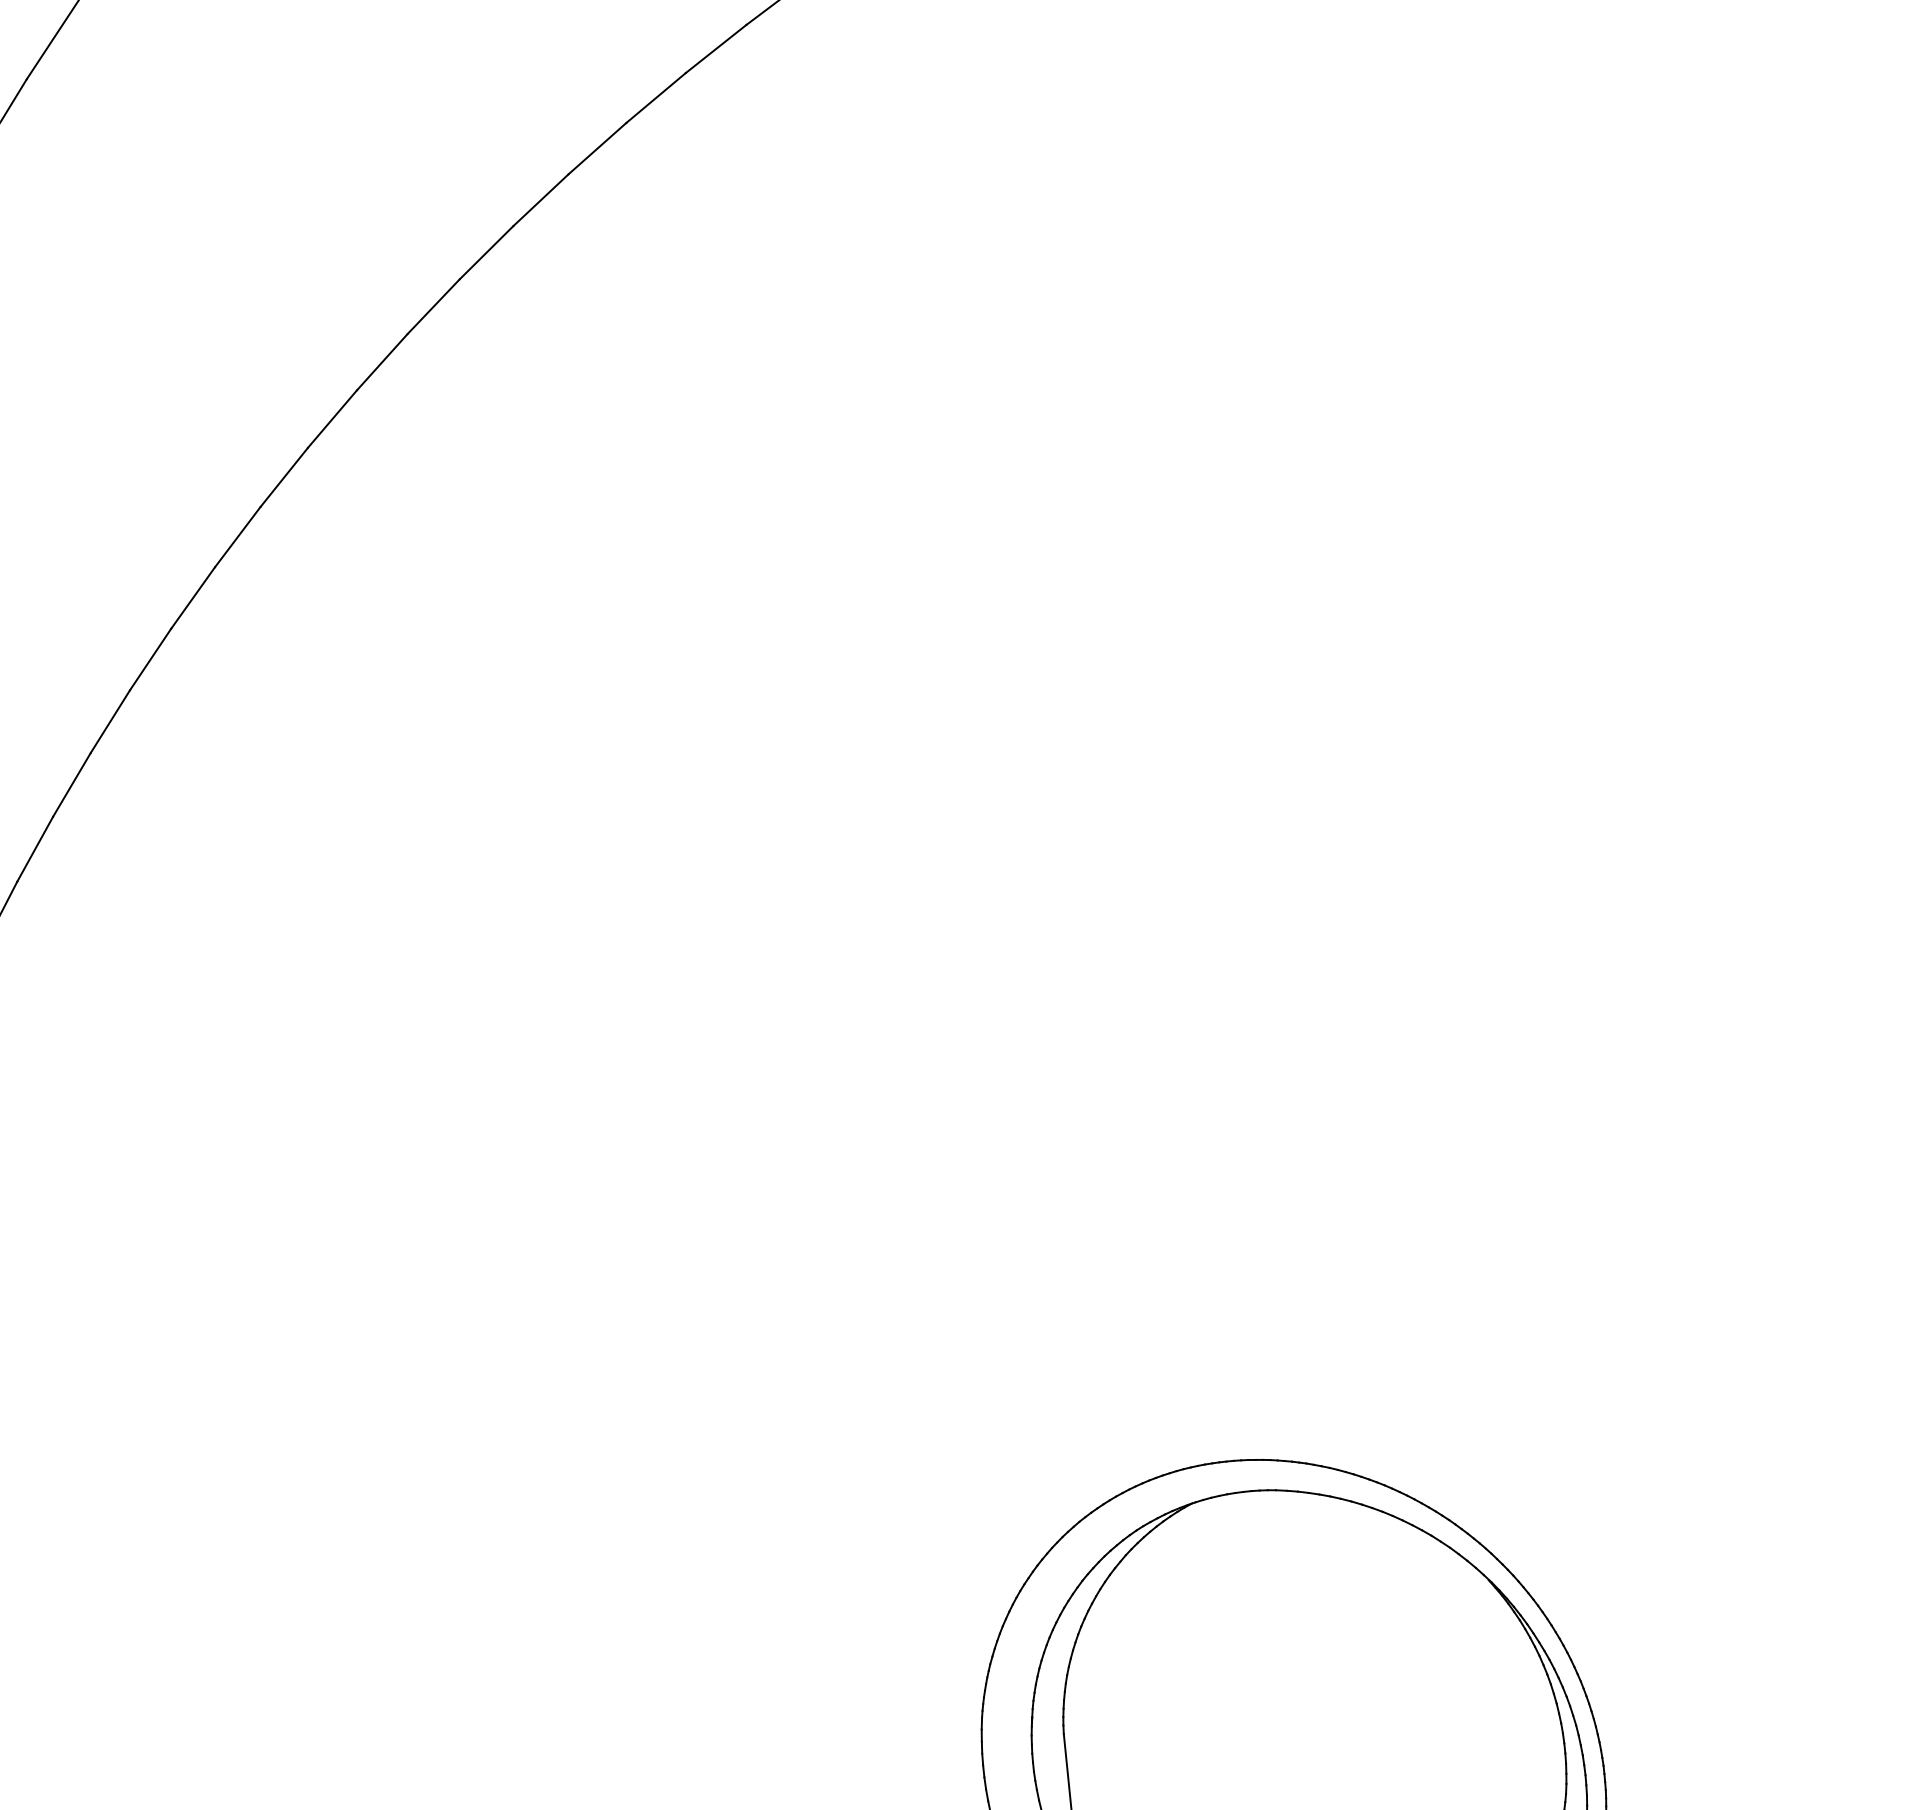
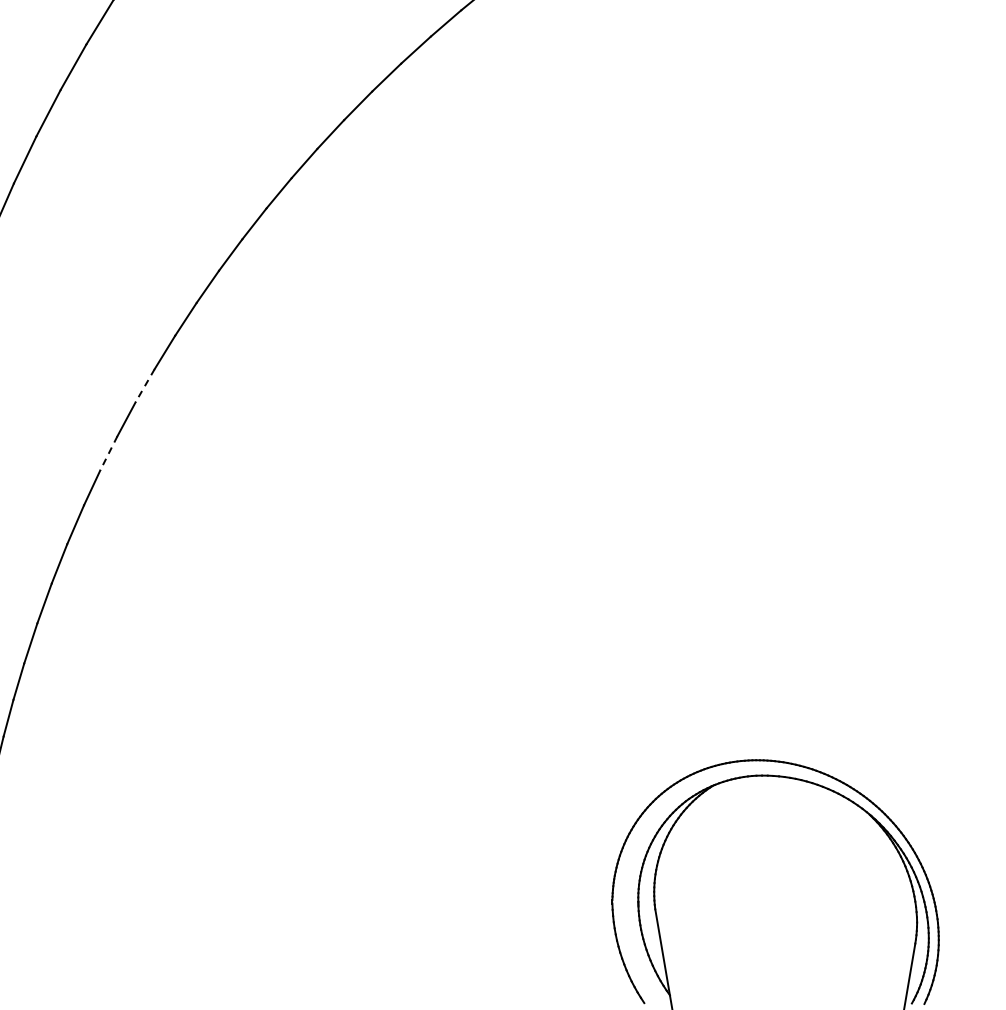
line: (149, 660) -> (144, 386), solid -> dashed
line: (71, 785) -> (108, 453), solid -> dashed

